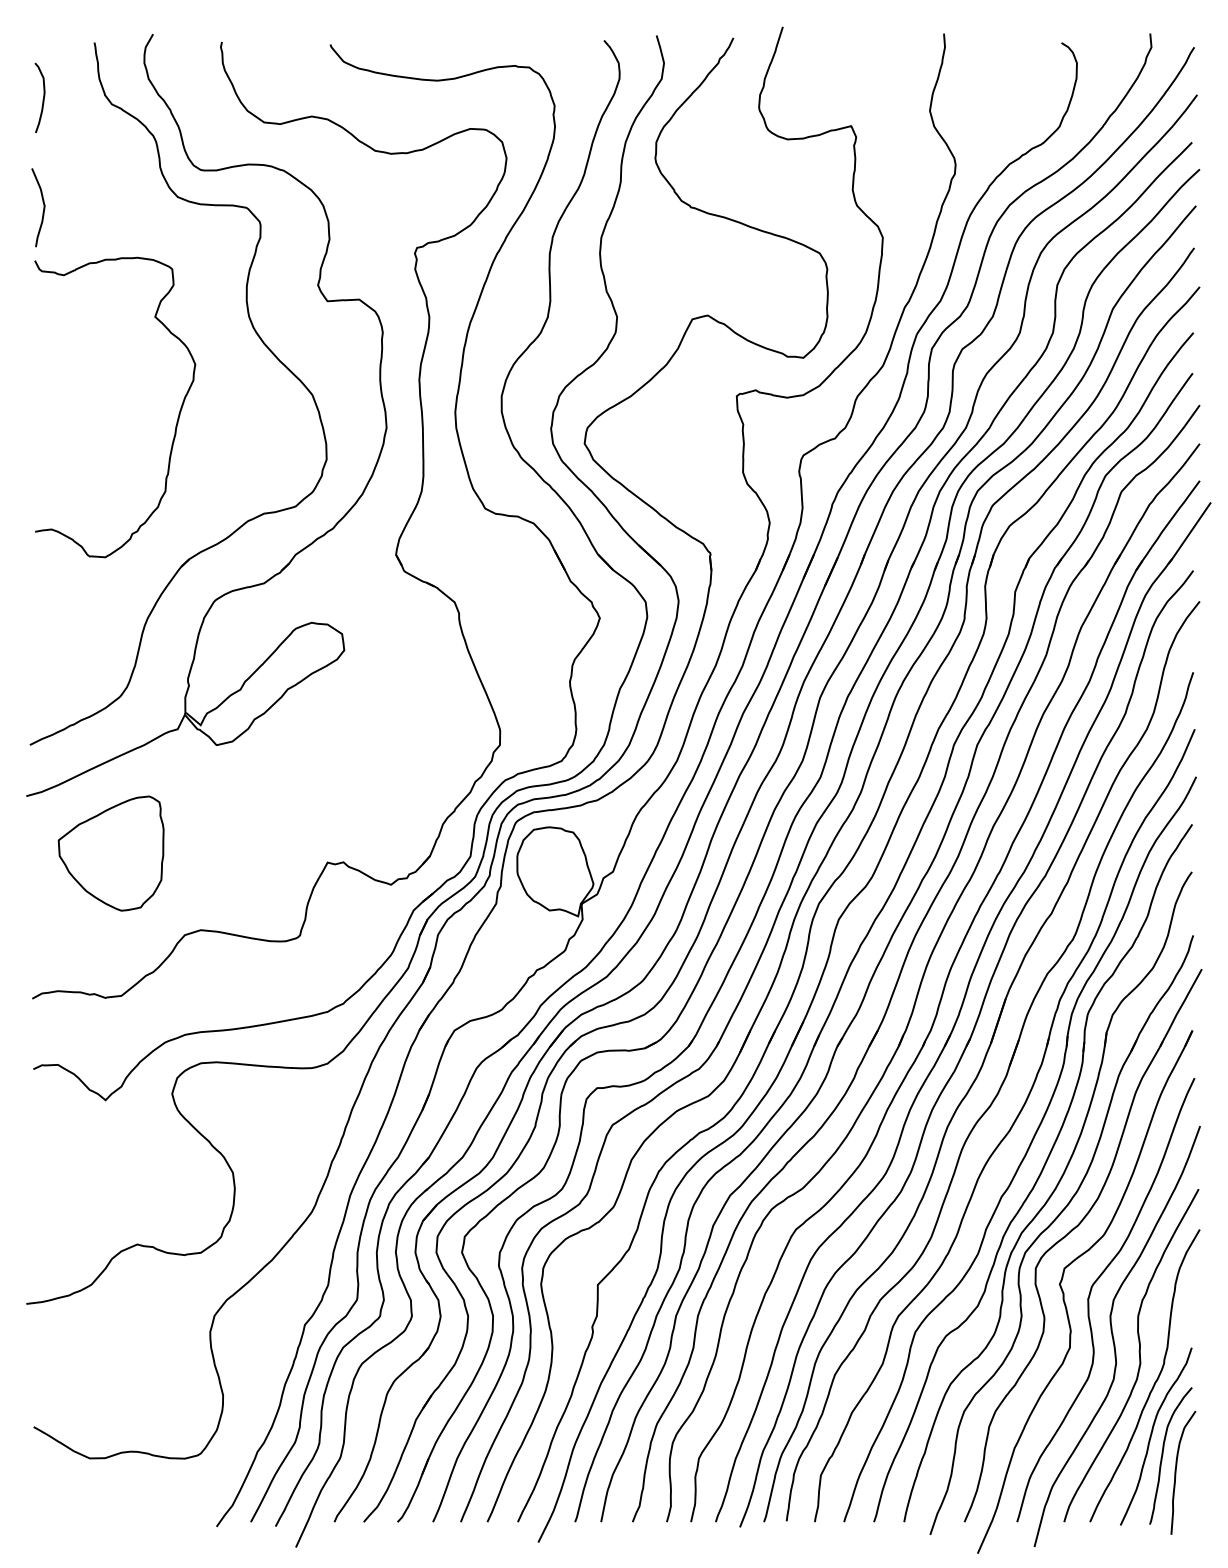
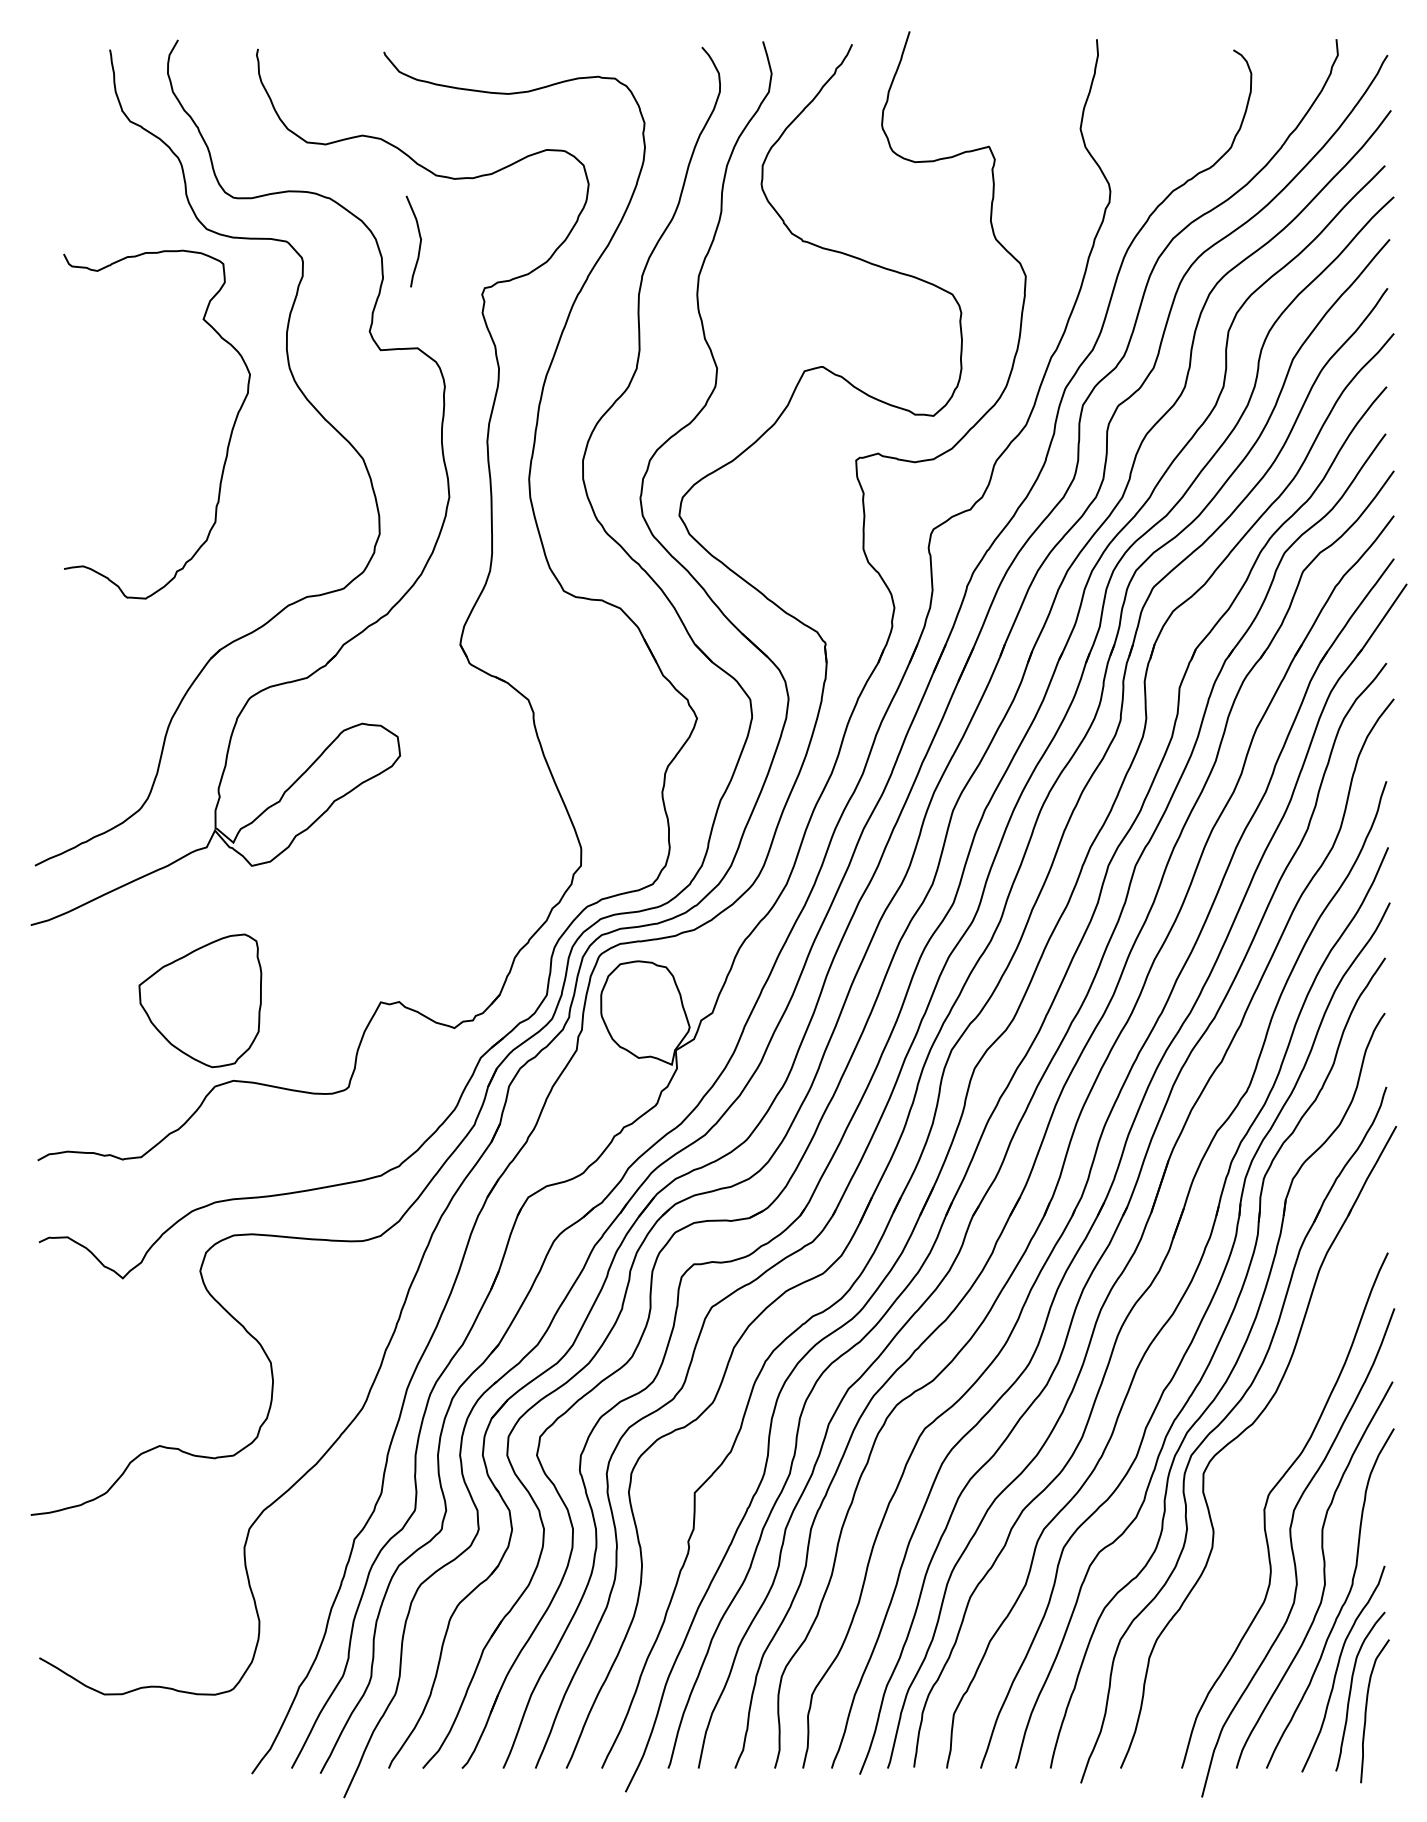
curve: (43, 97) -> (50, 113), removed
curve: (43, 208) -> (419, 242), moved
curve: (176, 421) -> (228, 440), moved
part: (111, 853) -> (200, 1000), moved
part: (1064, 1293) -> (1236, 1502), removed

